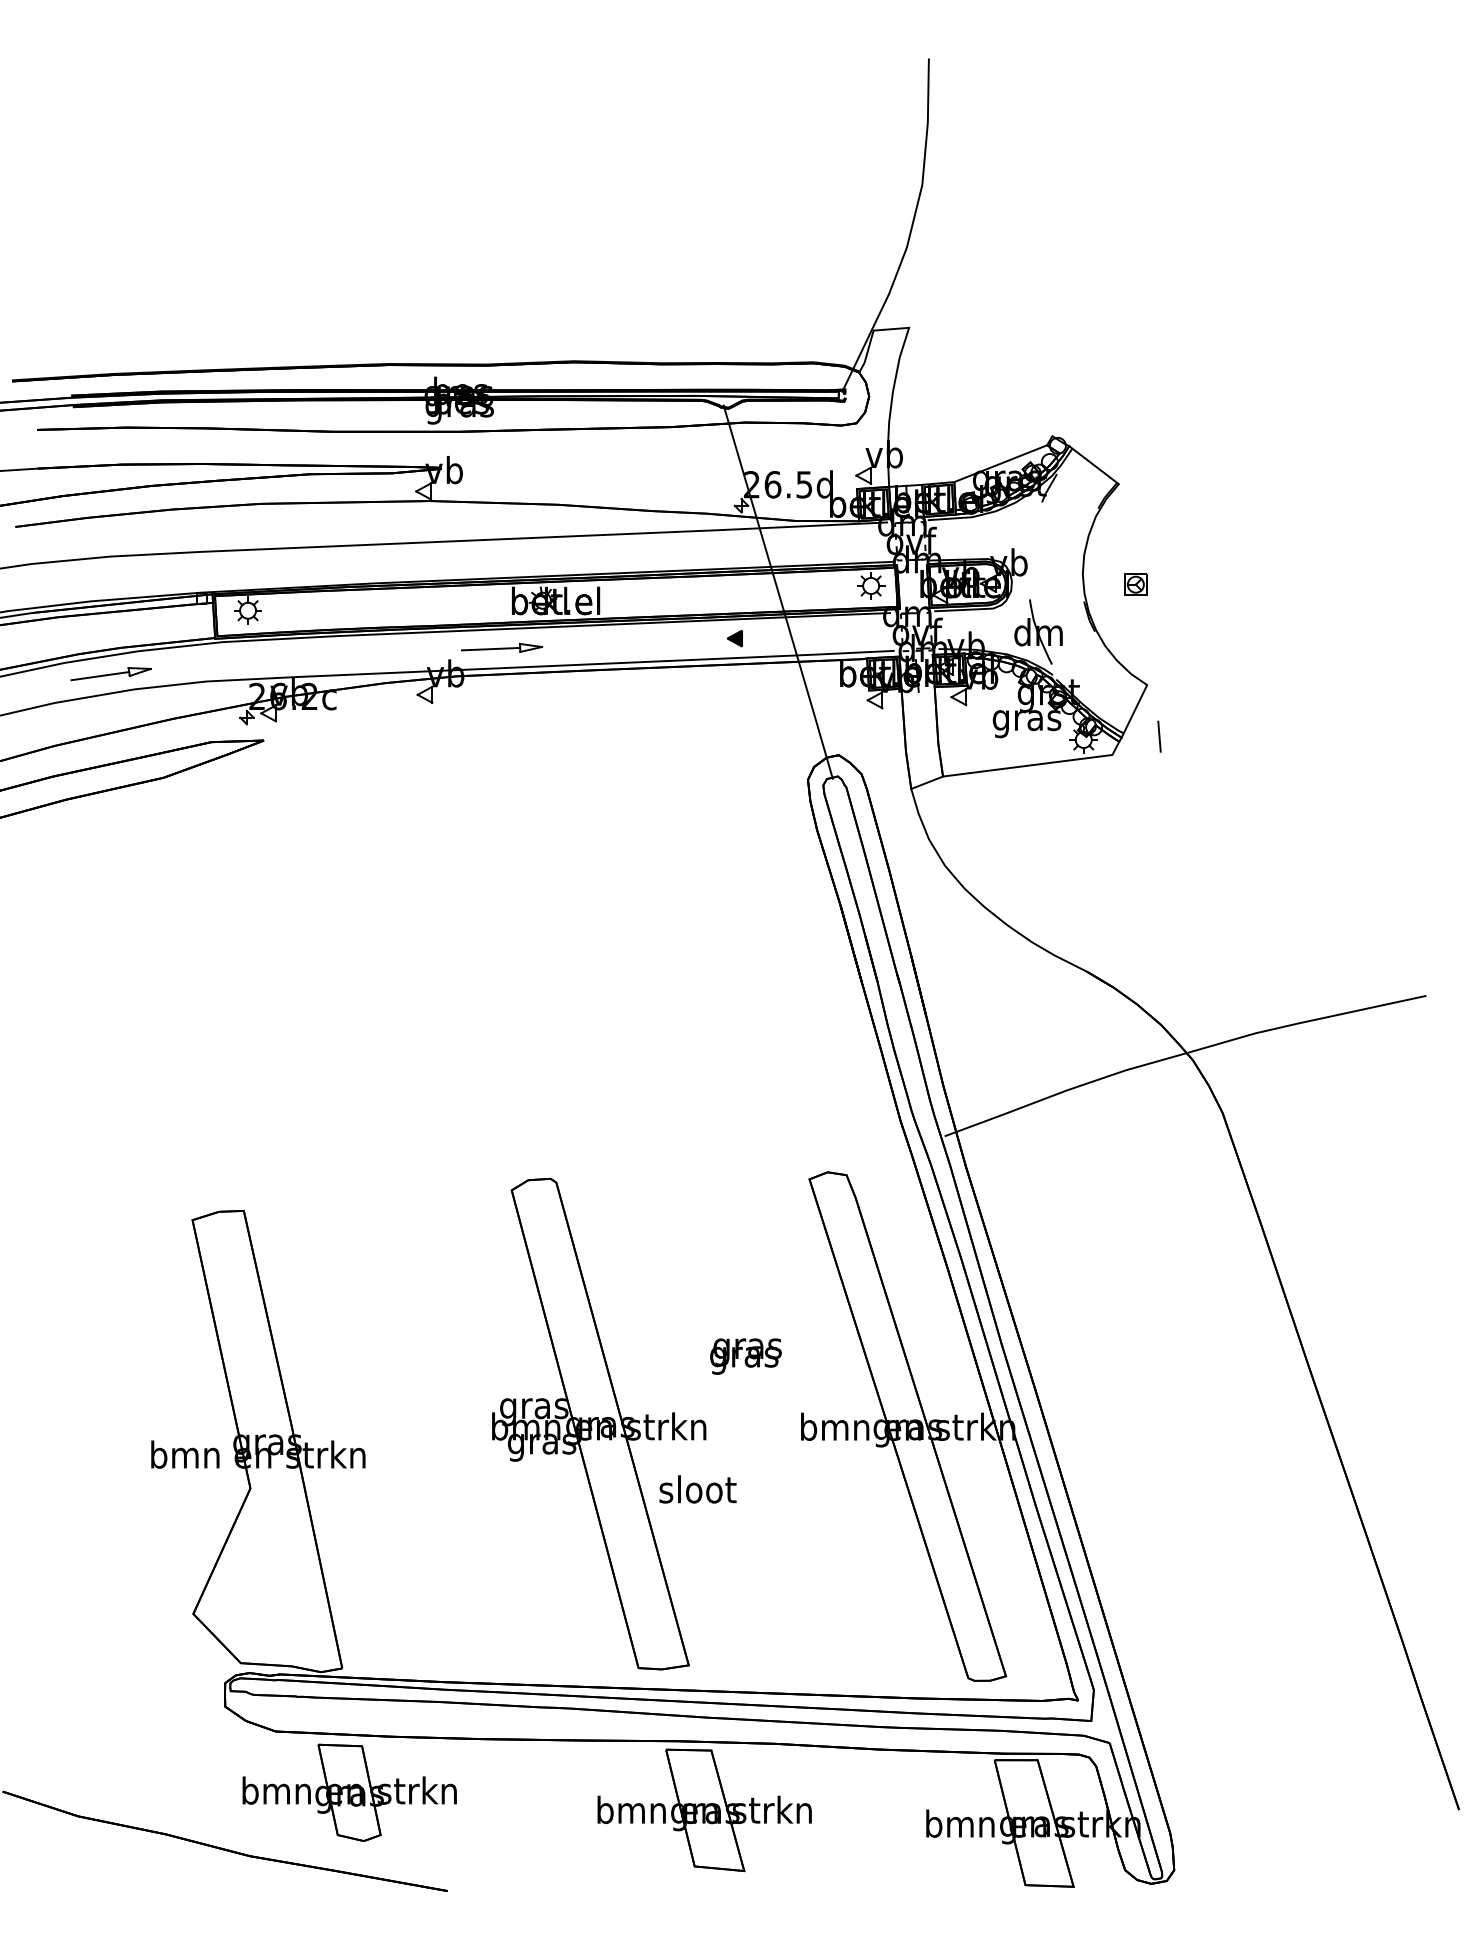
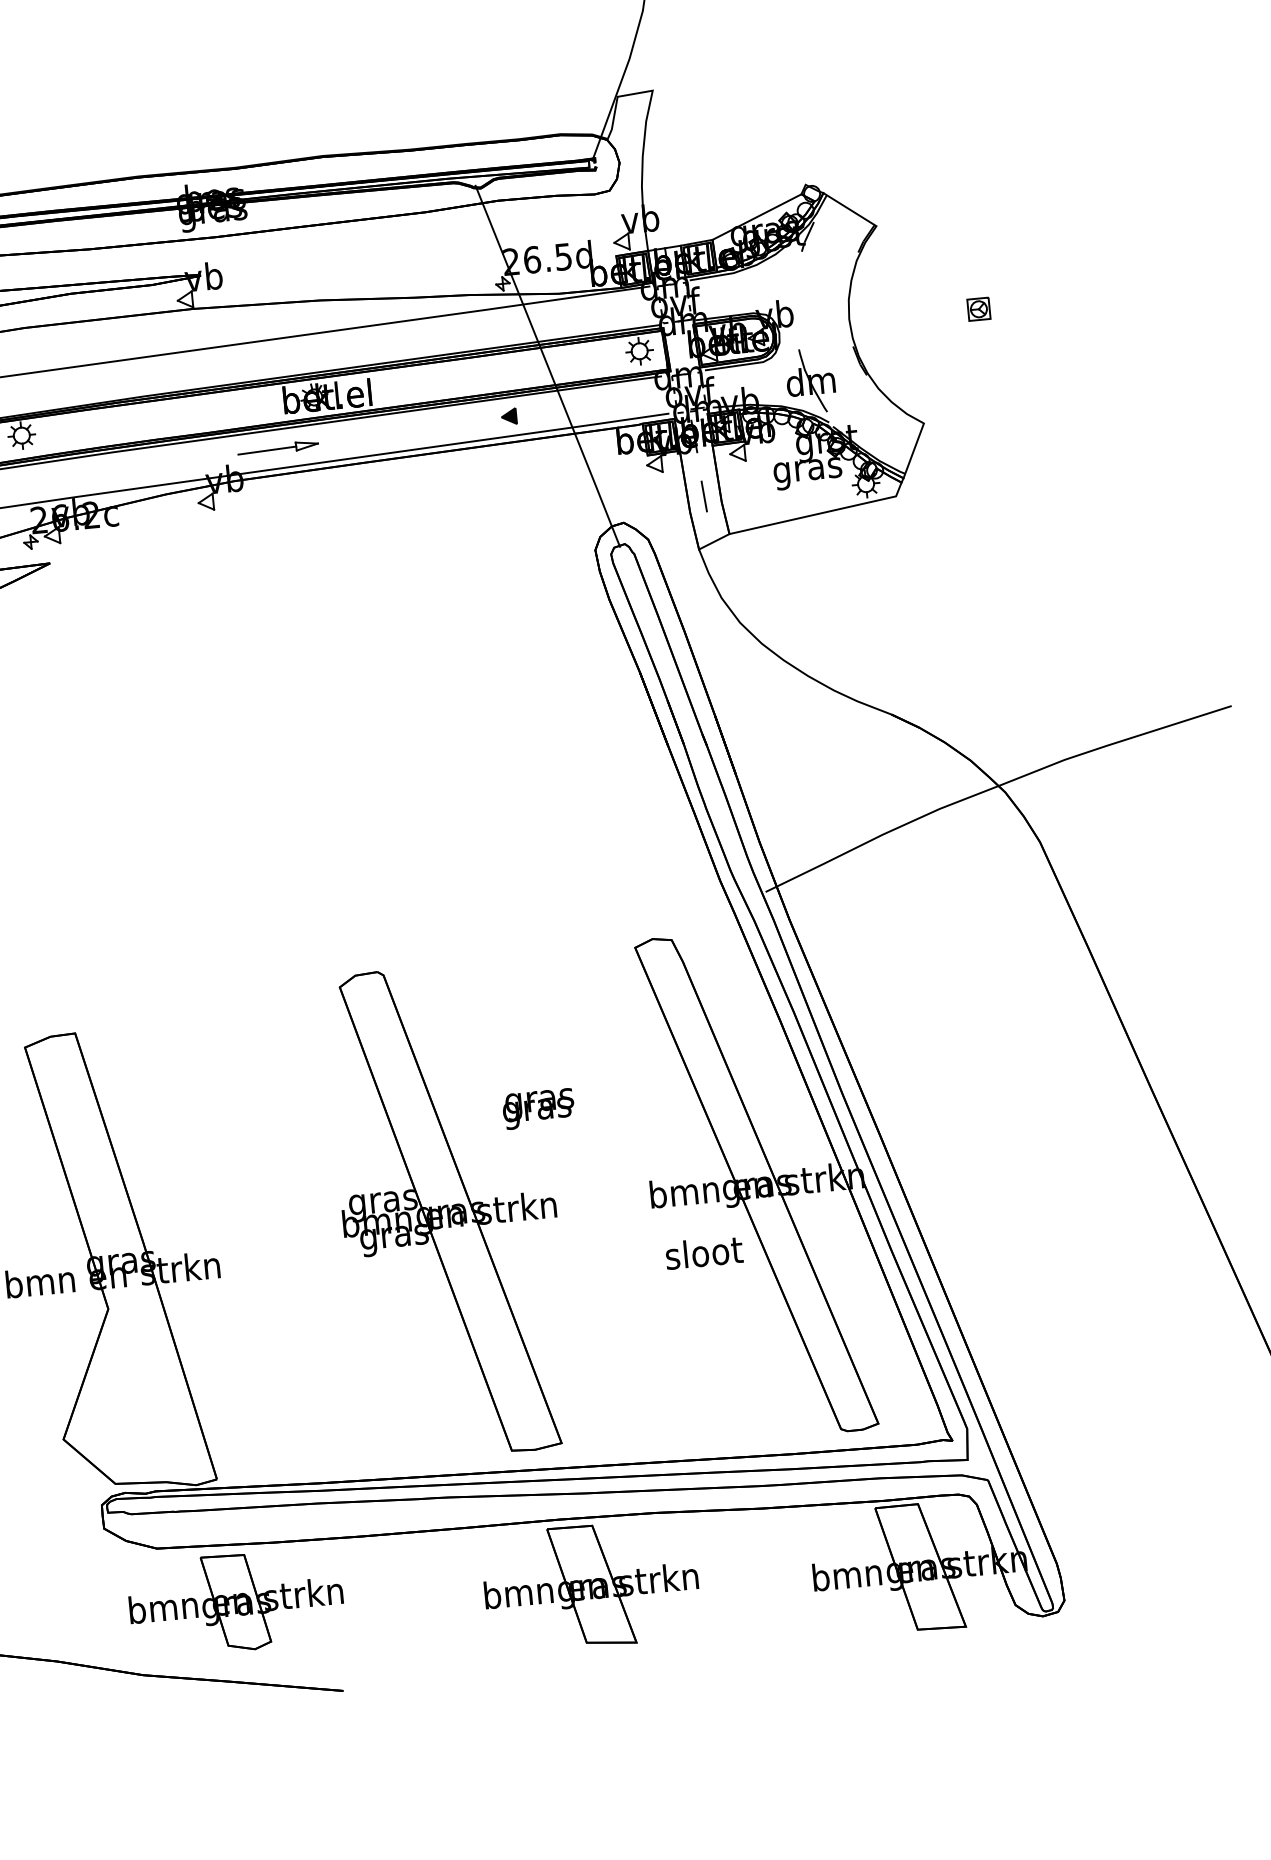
part: (1135, 584) -> (978, 309), moved
line: (1159, 736) -> (704, 496), moved
text: (745, 1356) -> (538, 1109), moved
text: (697, 1489) -> (703, 1252), moved

